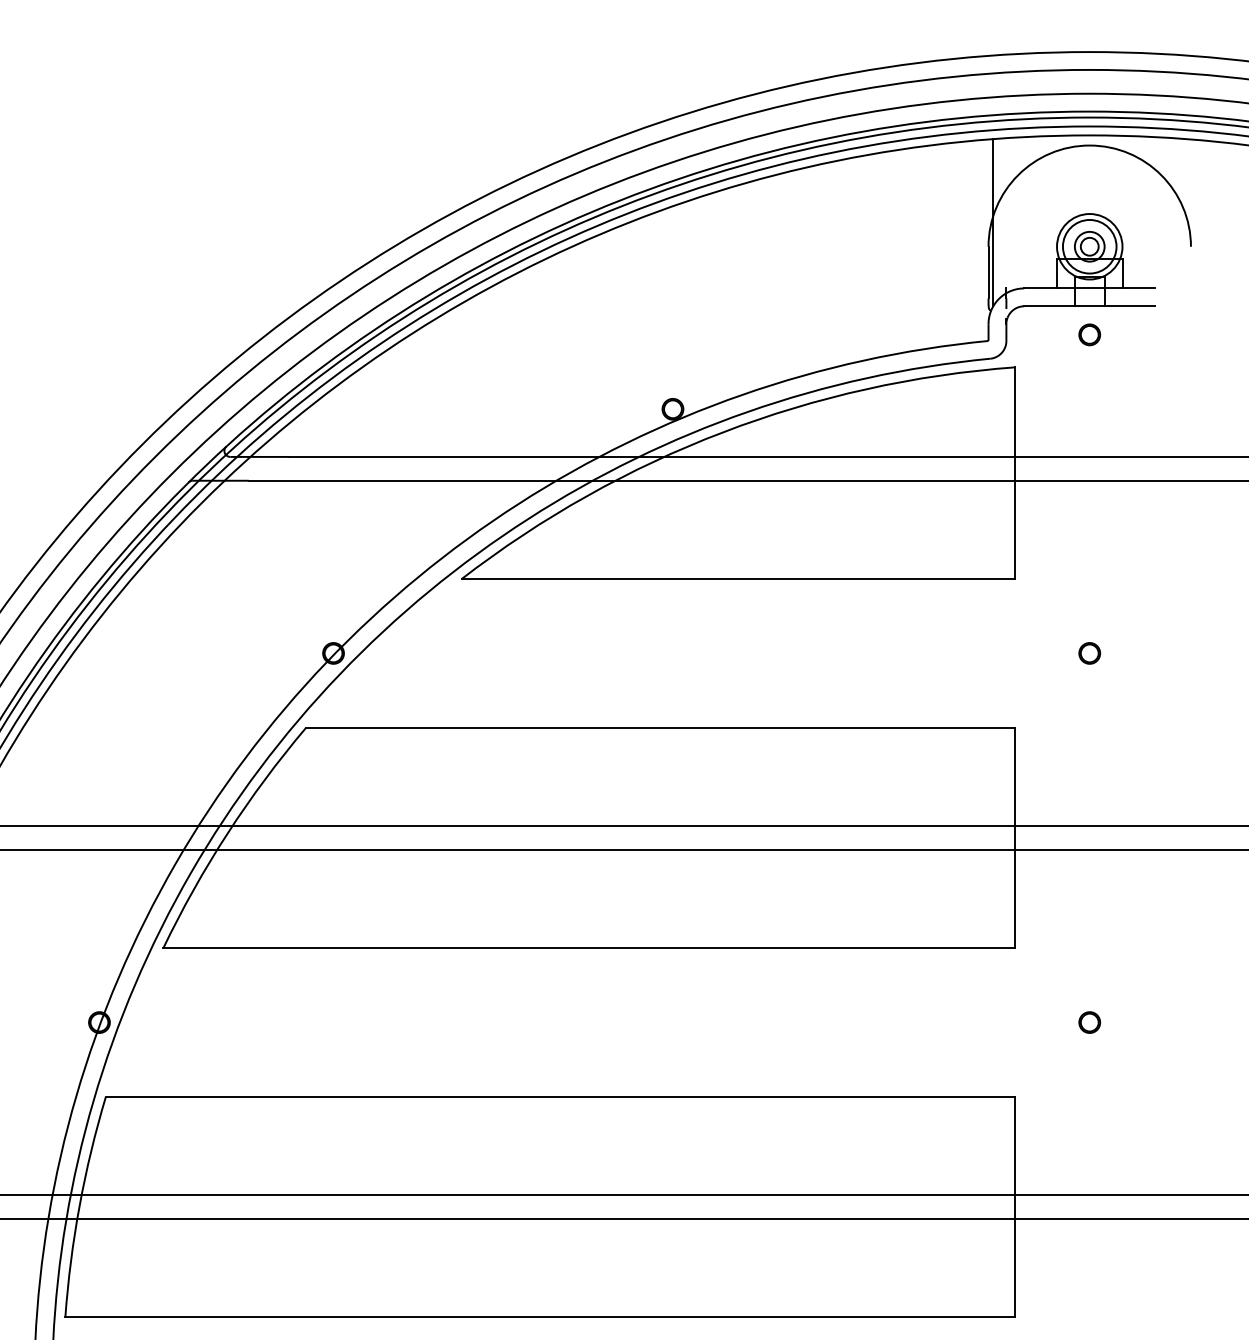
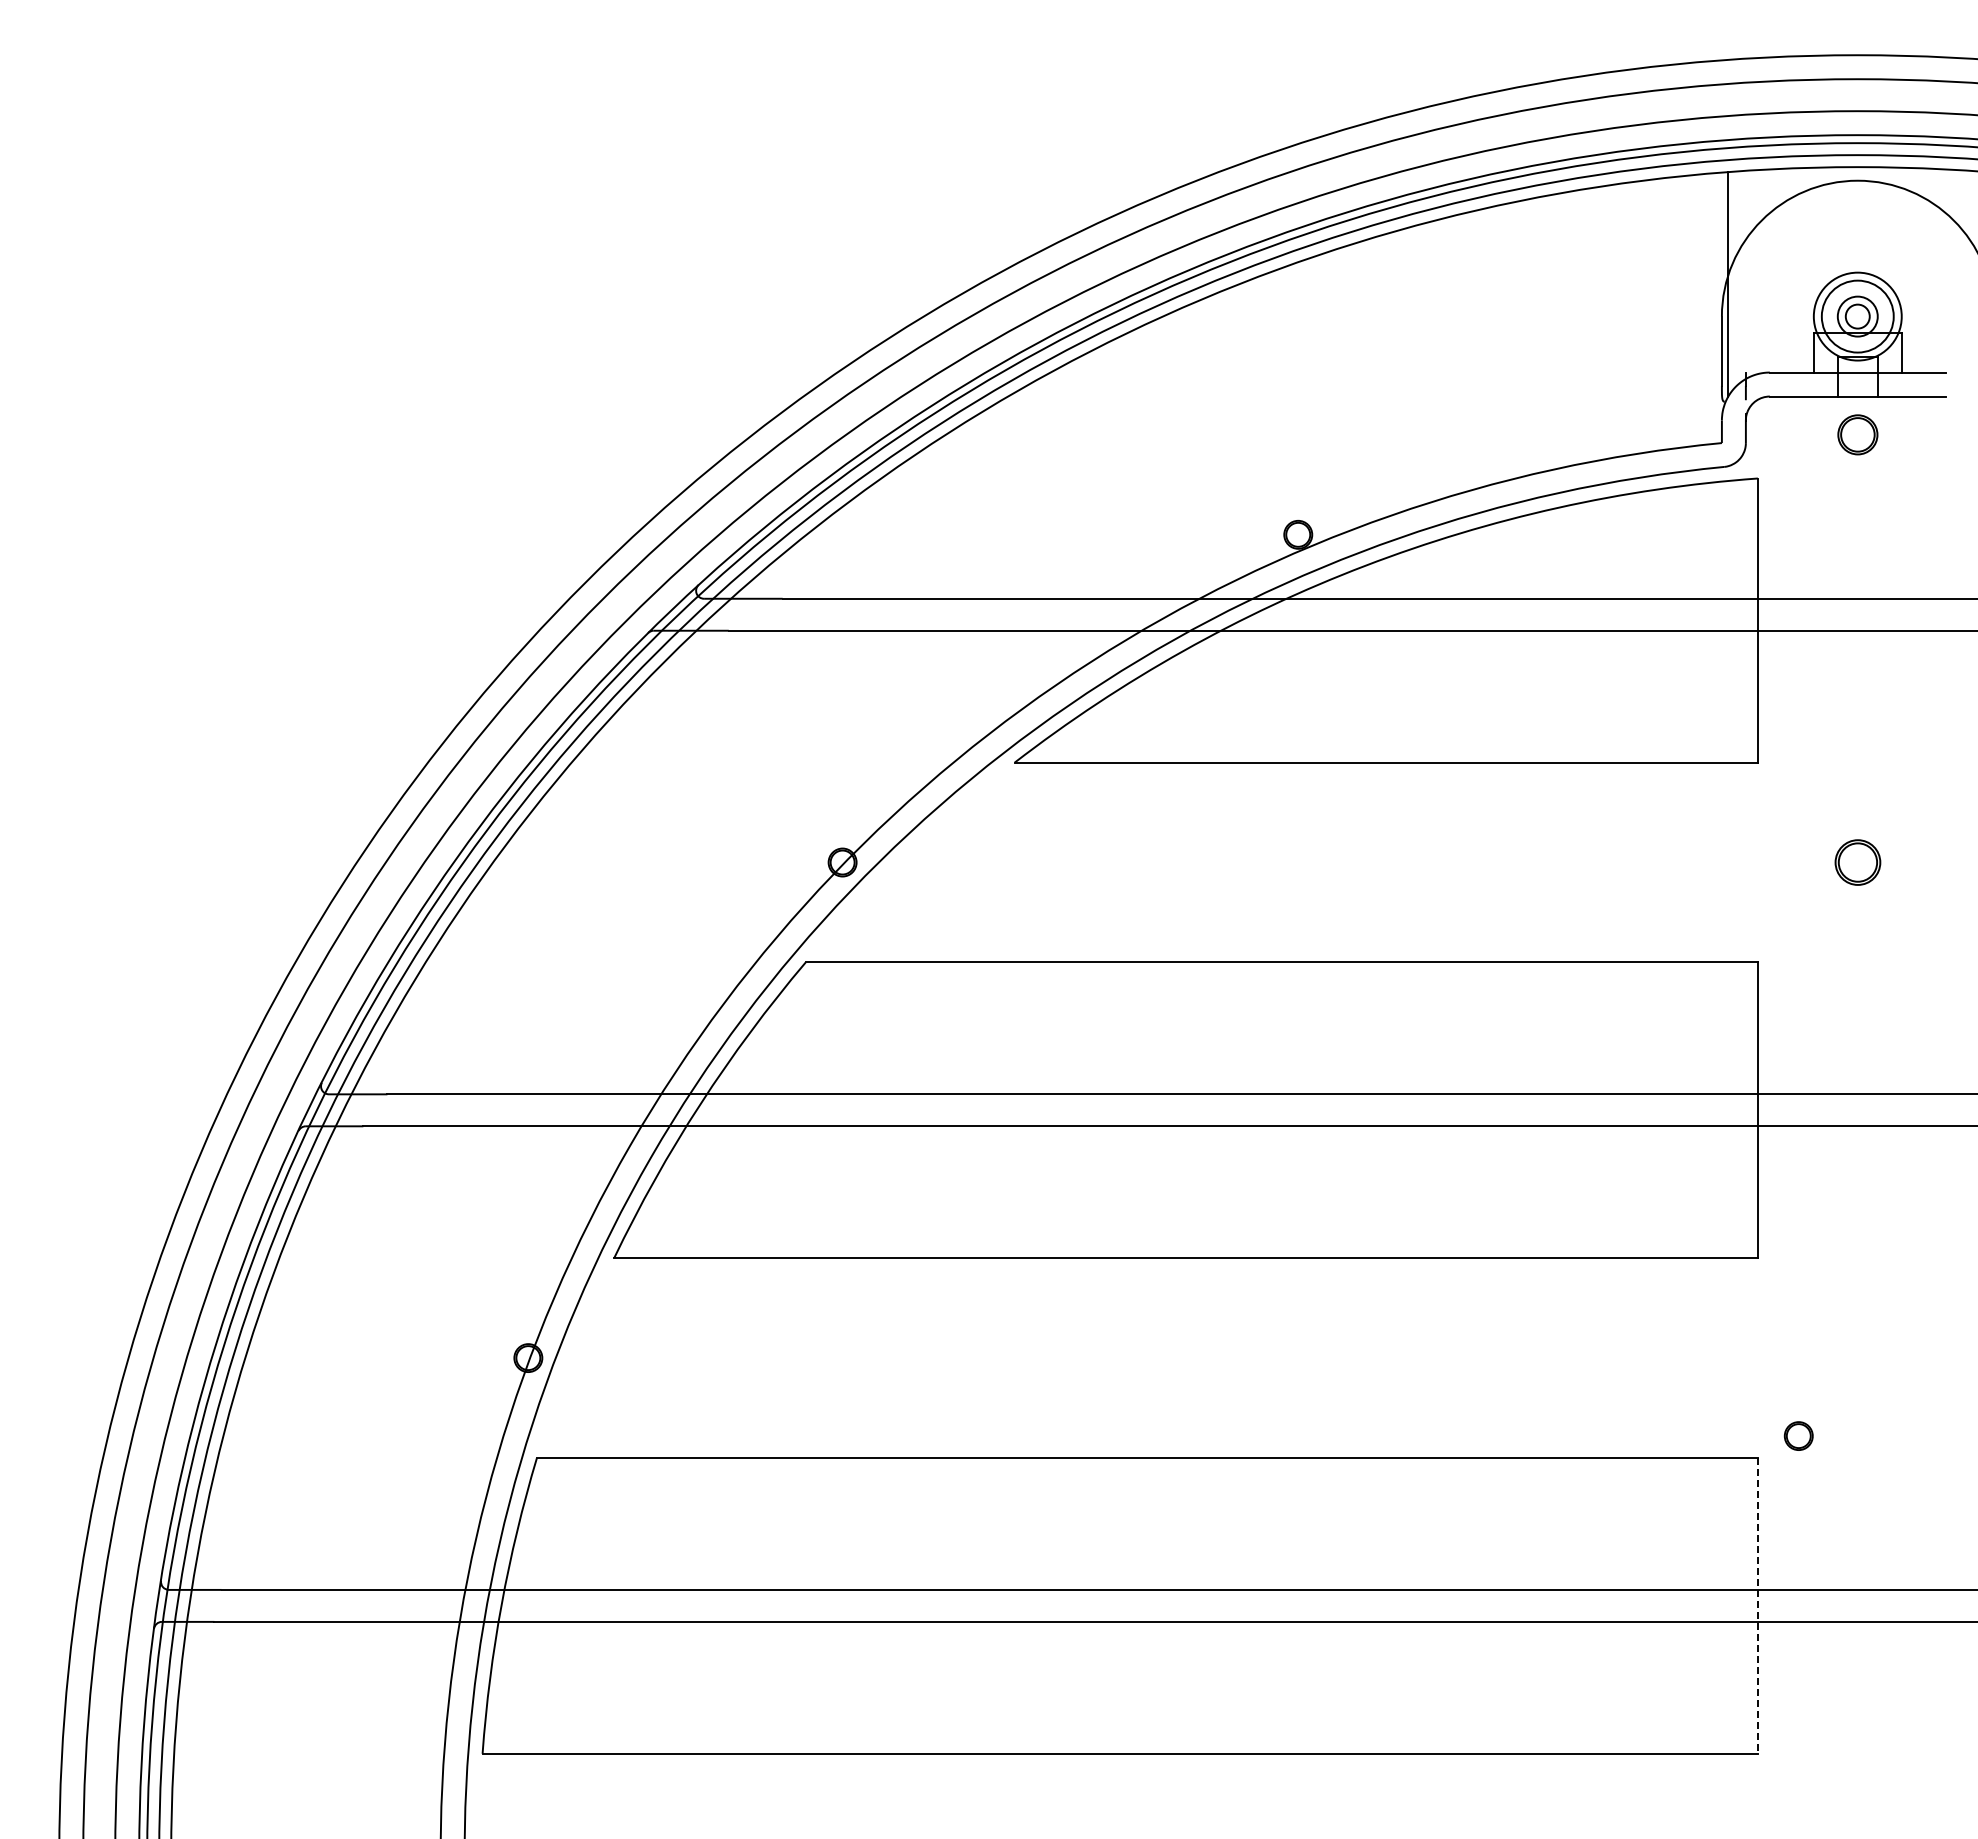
part: (1089, 334) -> (1857, 434), size x1.4
part: (1089, 653) -> (1857, 862), size x1.6
part: (1089, 1022) -> (1798, 1435), moved
line: (1015, 1206) -> (1757, 1605), solid -> dashed

